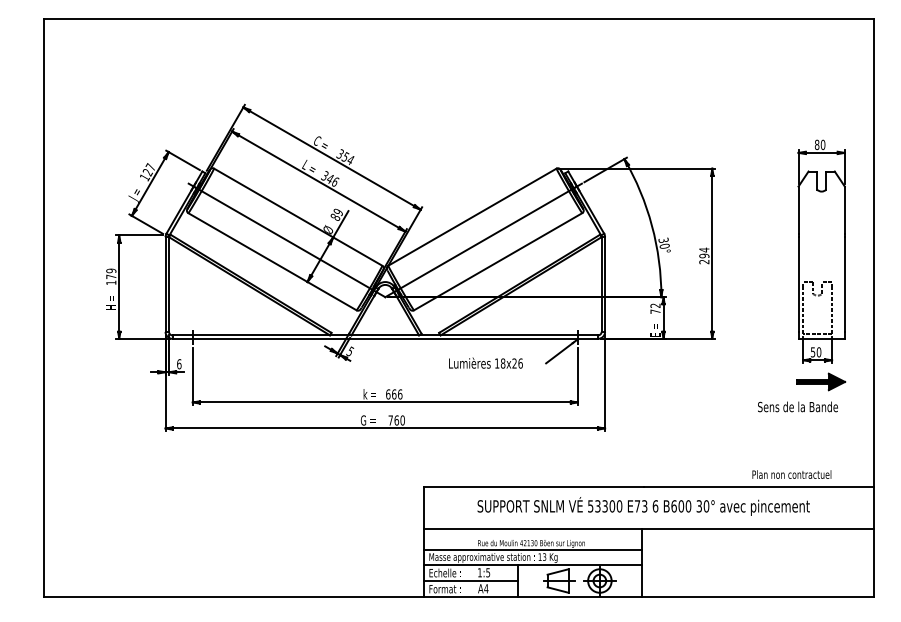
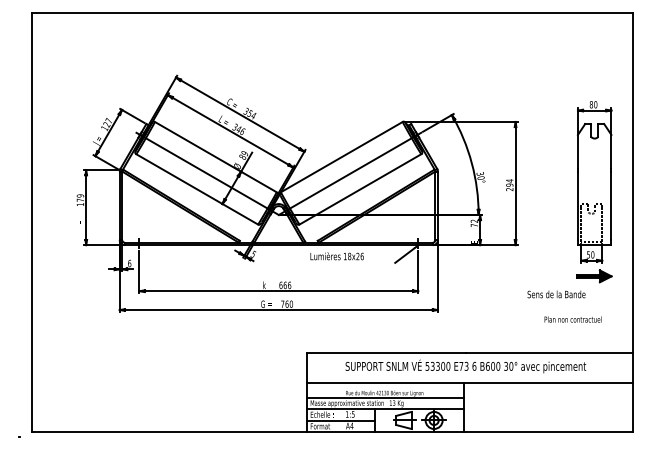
text: (485, 362) -> (336, 255), moved
text: (797, 406) -> (556, 294), moved
text: (791, 474) -> (572, 319), moved

